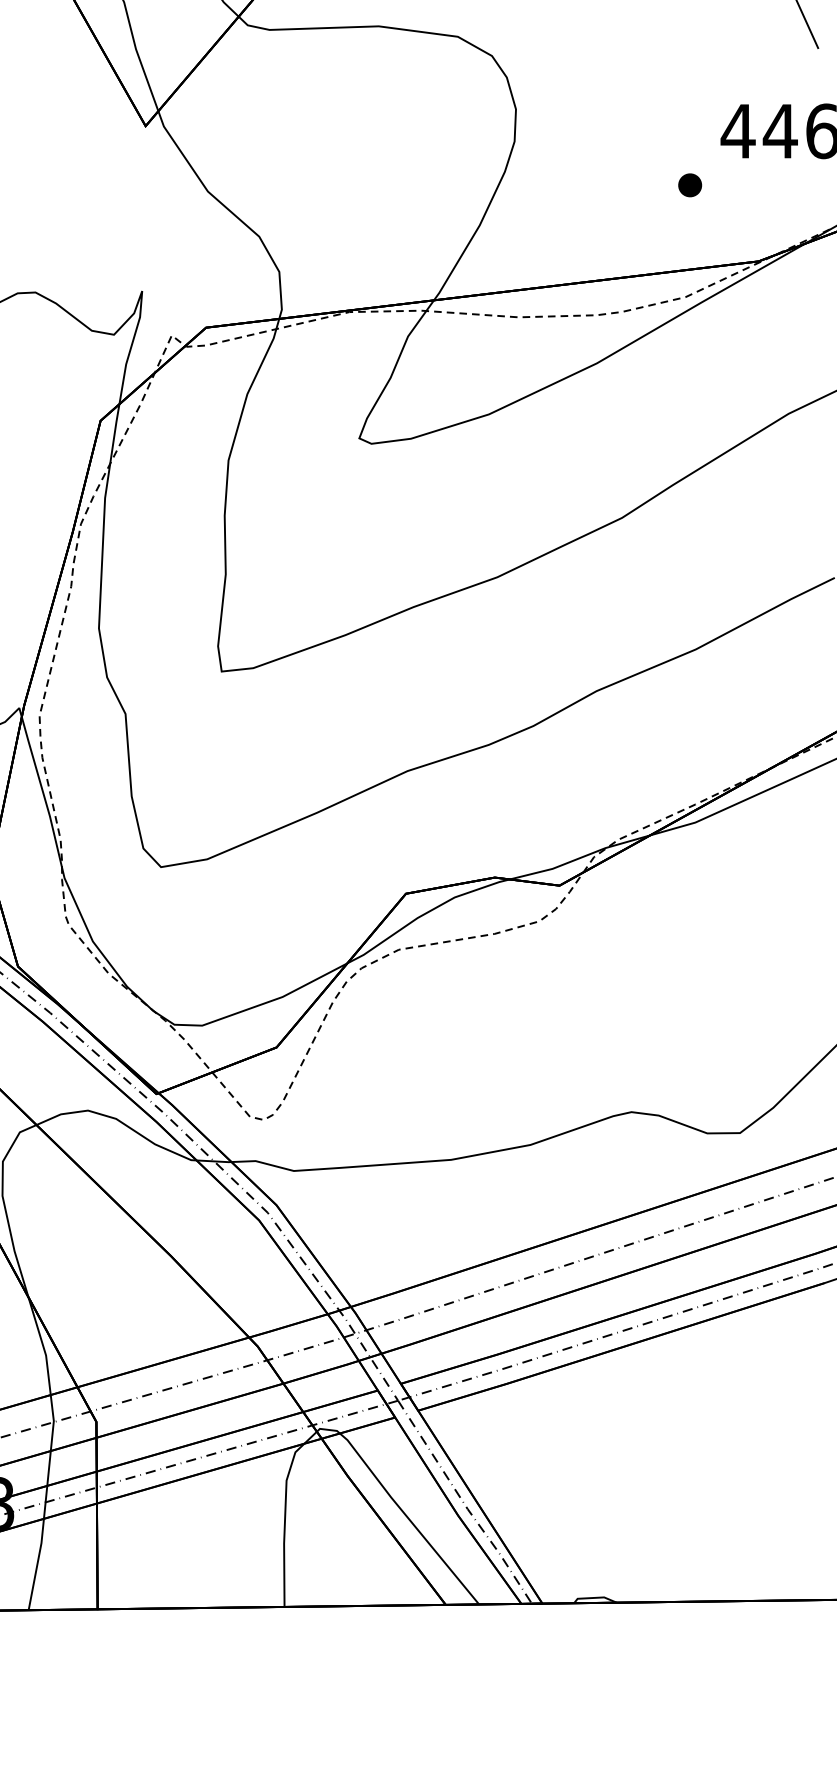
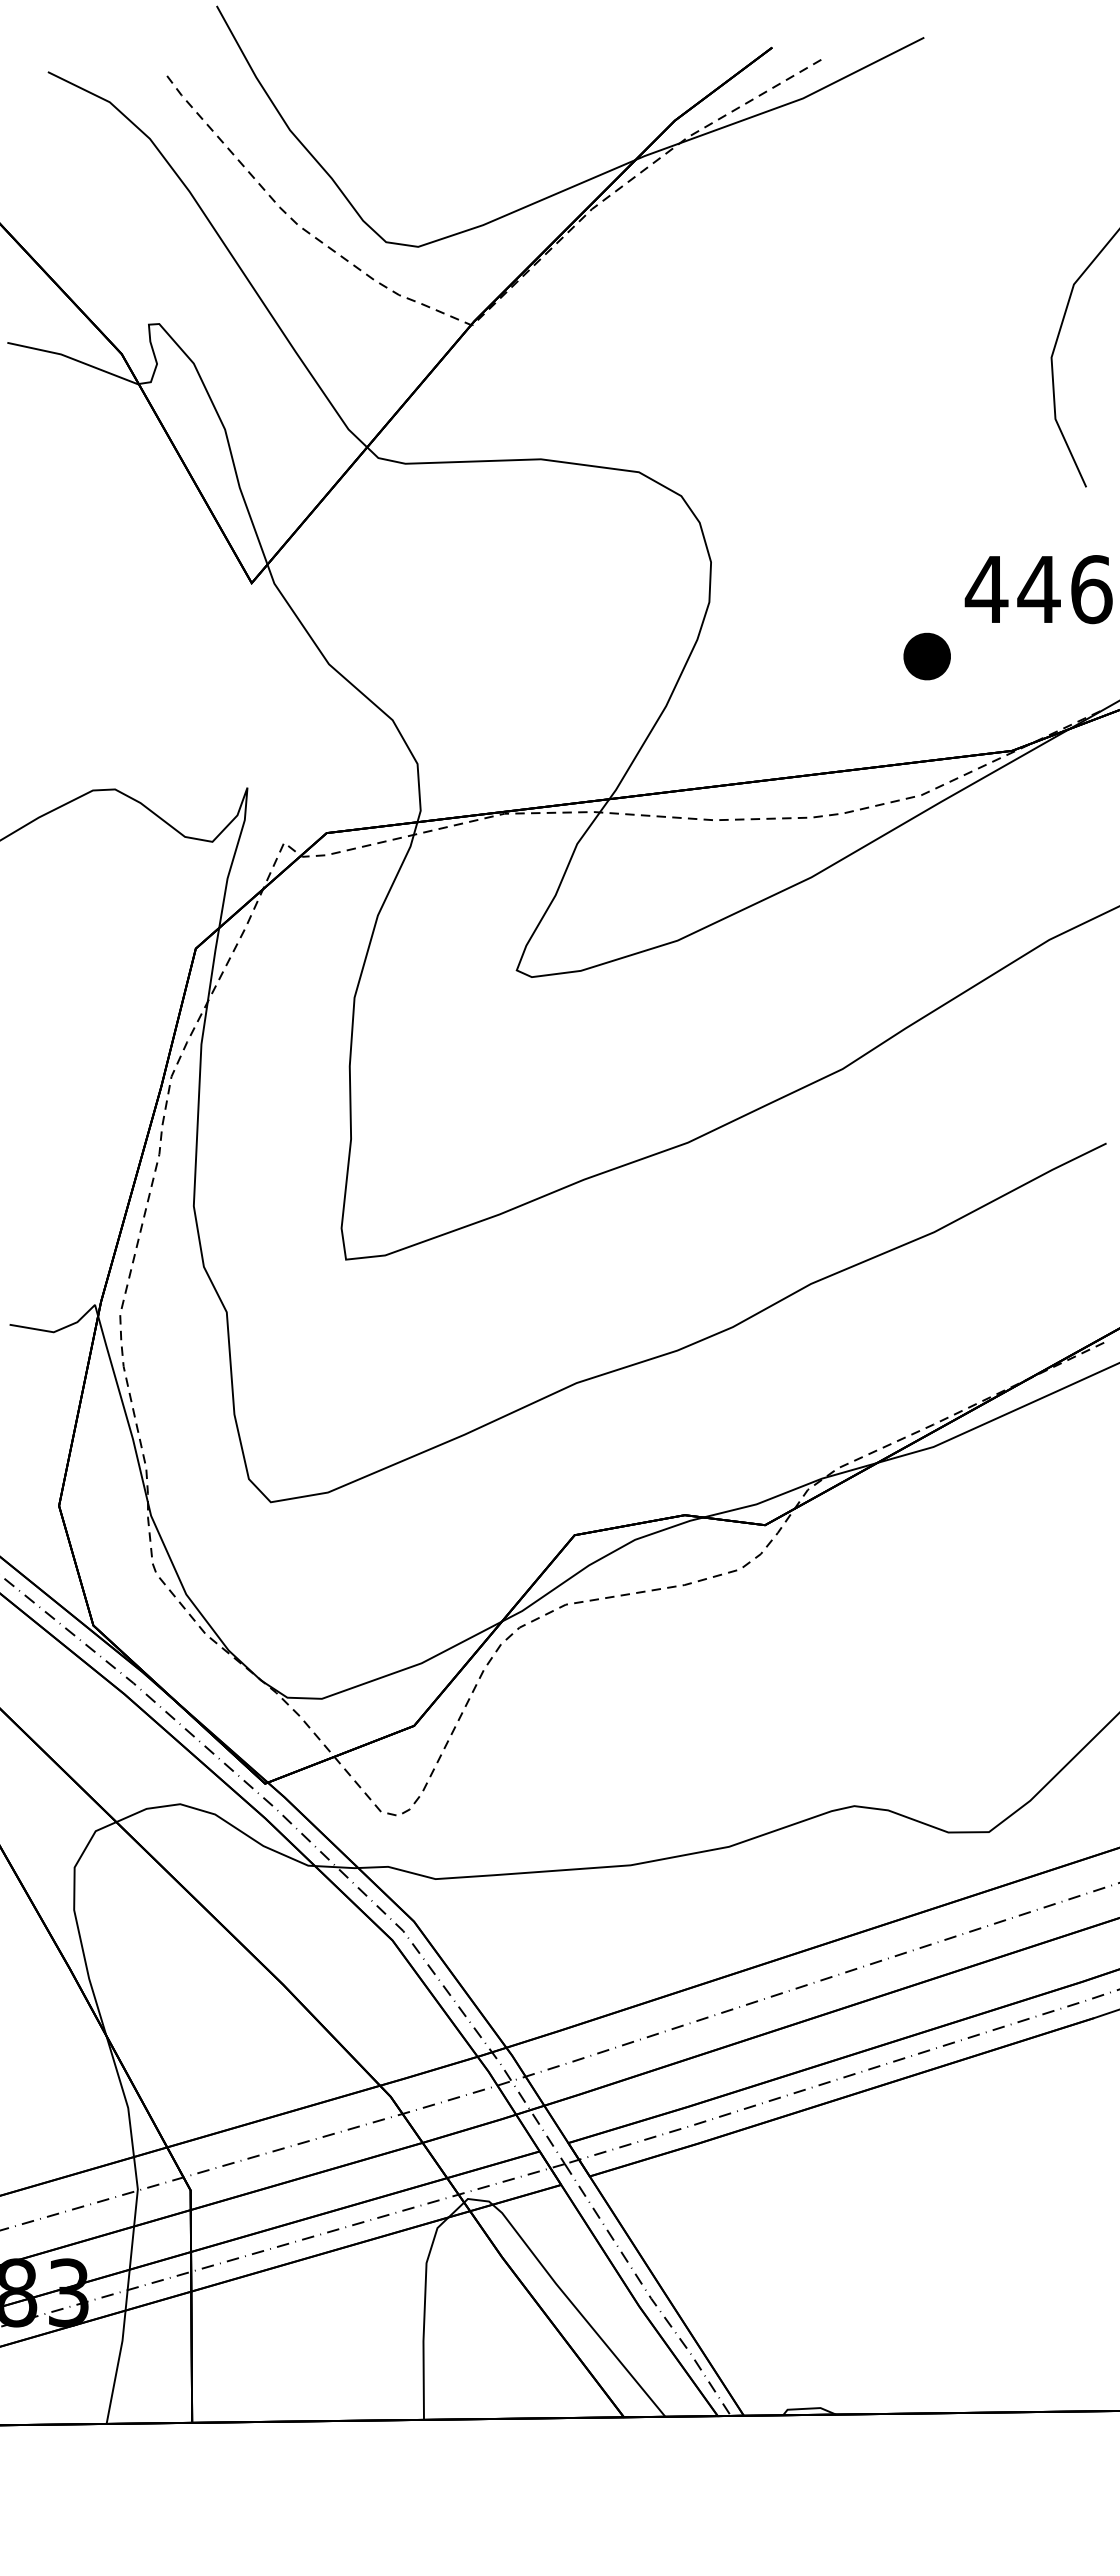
part: (689, 185) -> (926, 656), size x1.6

